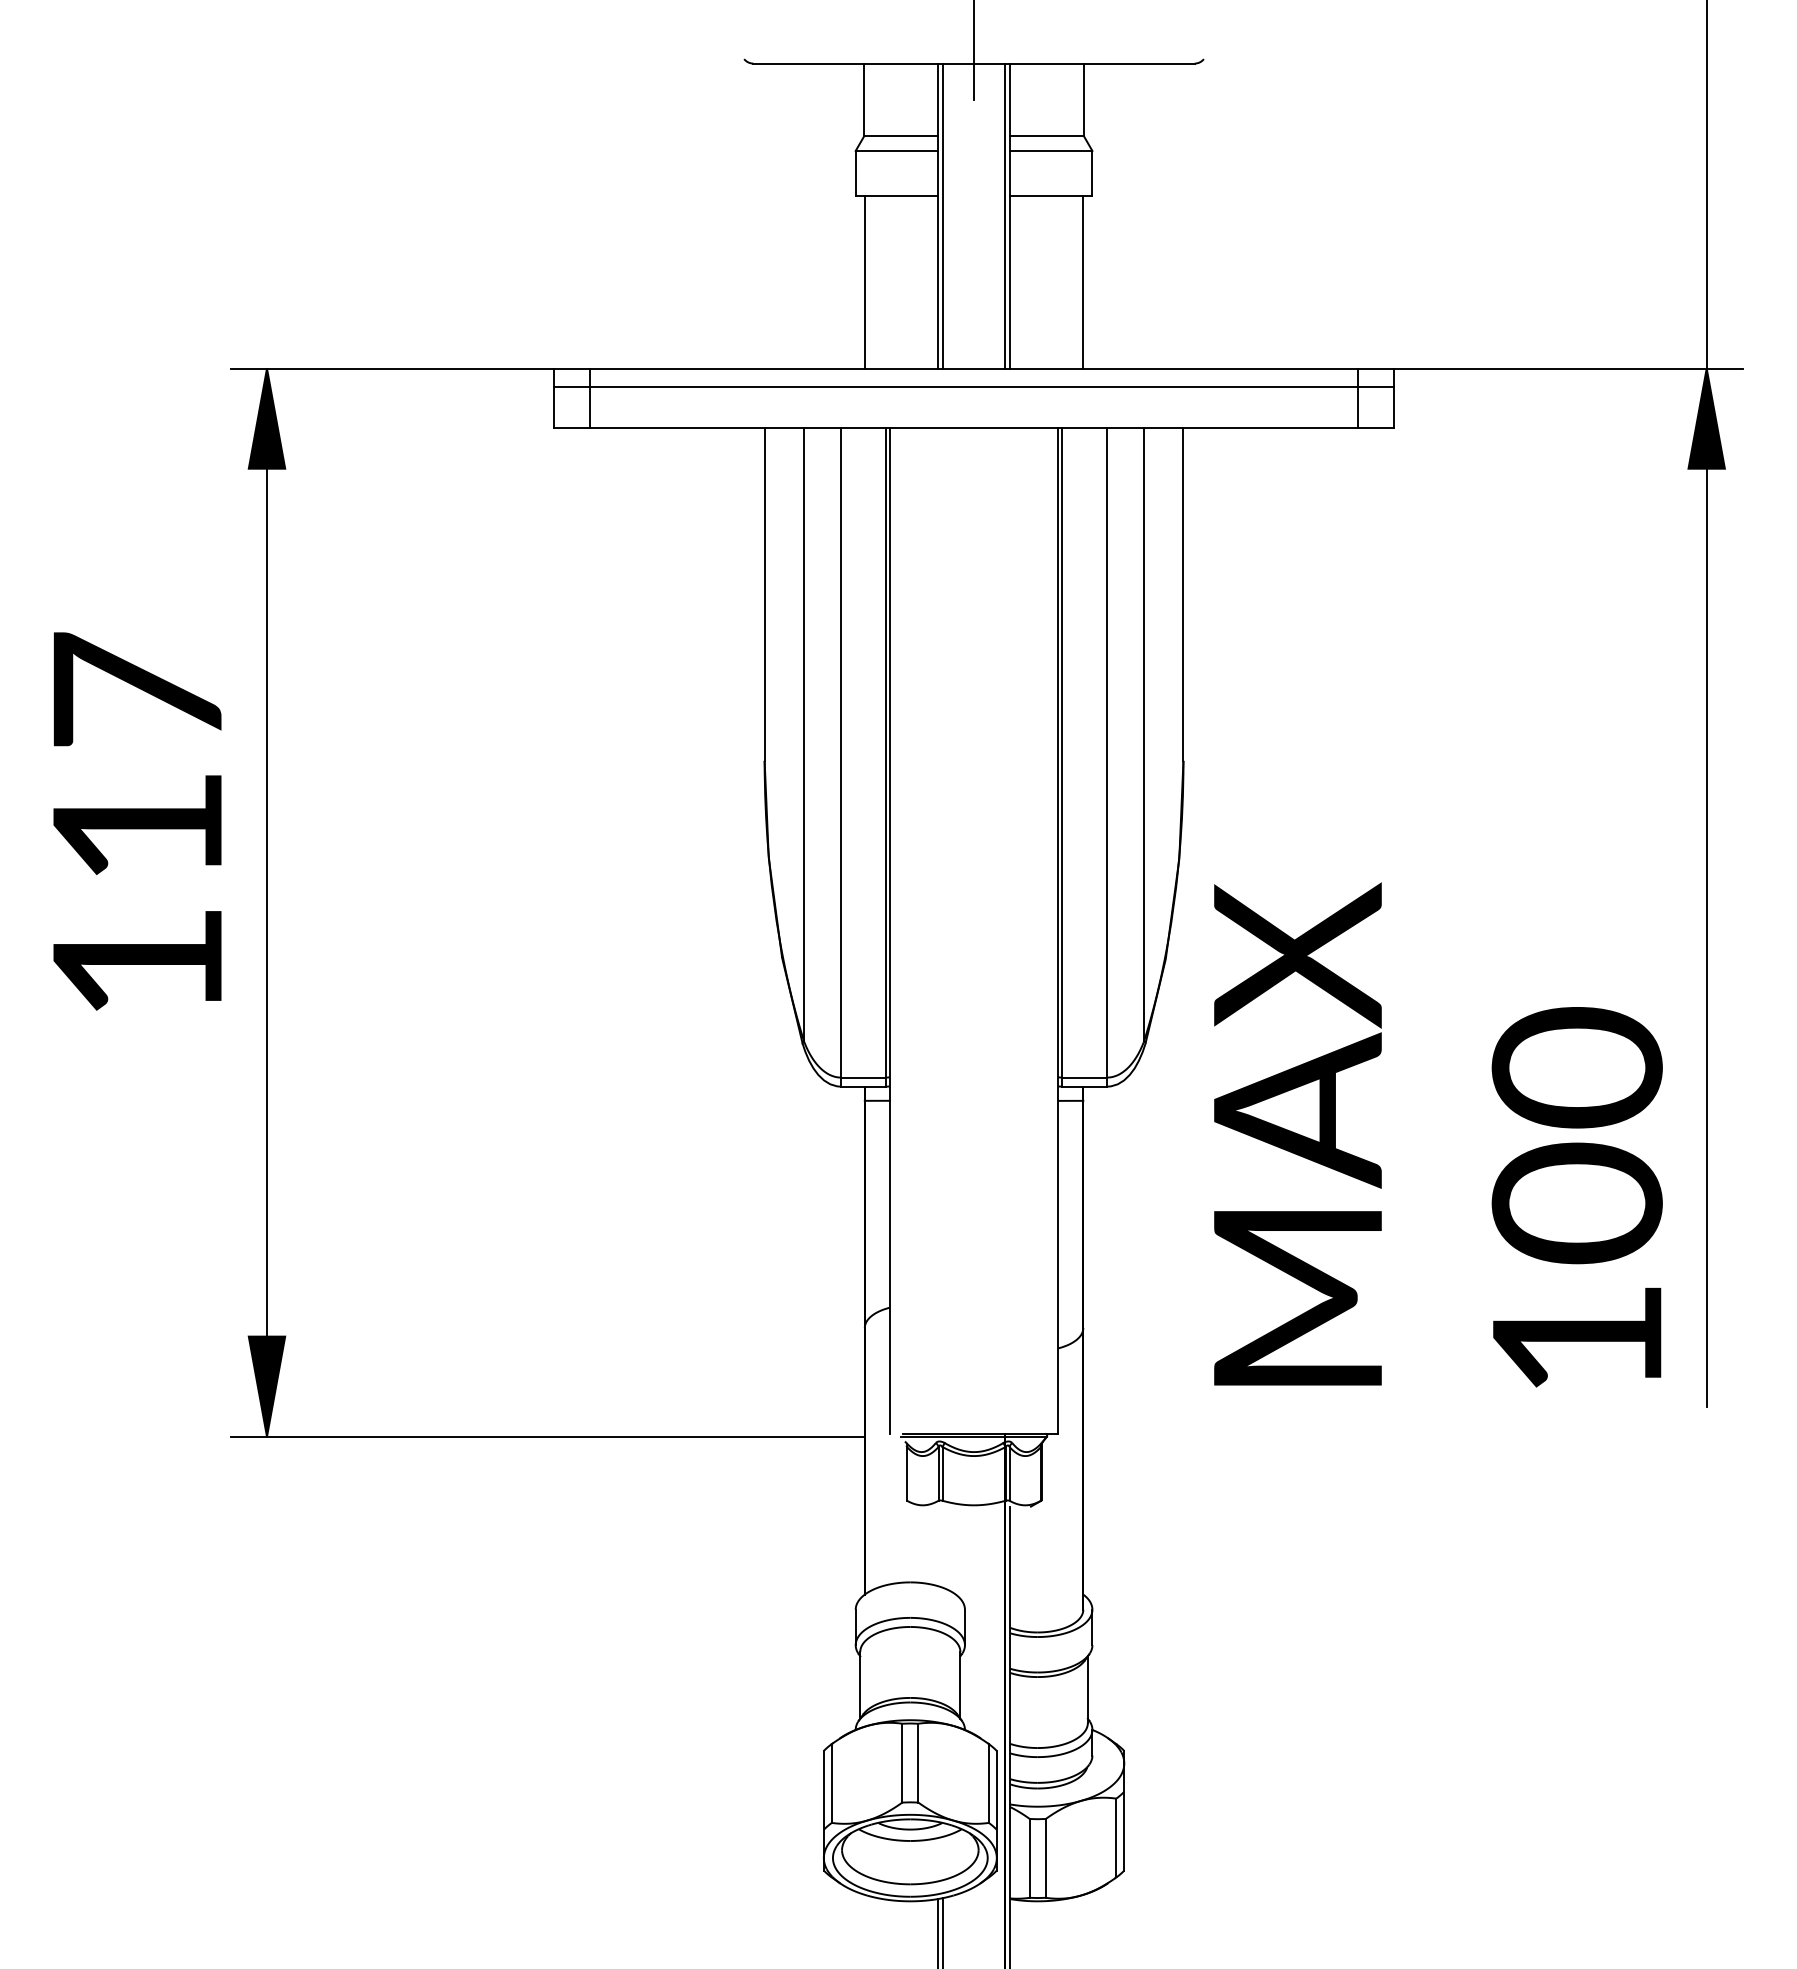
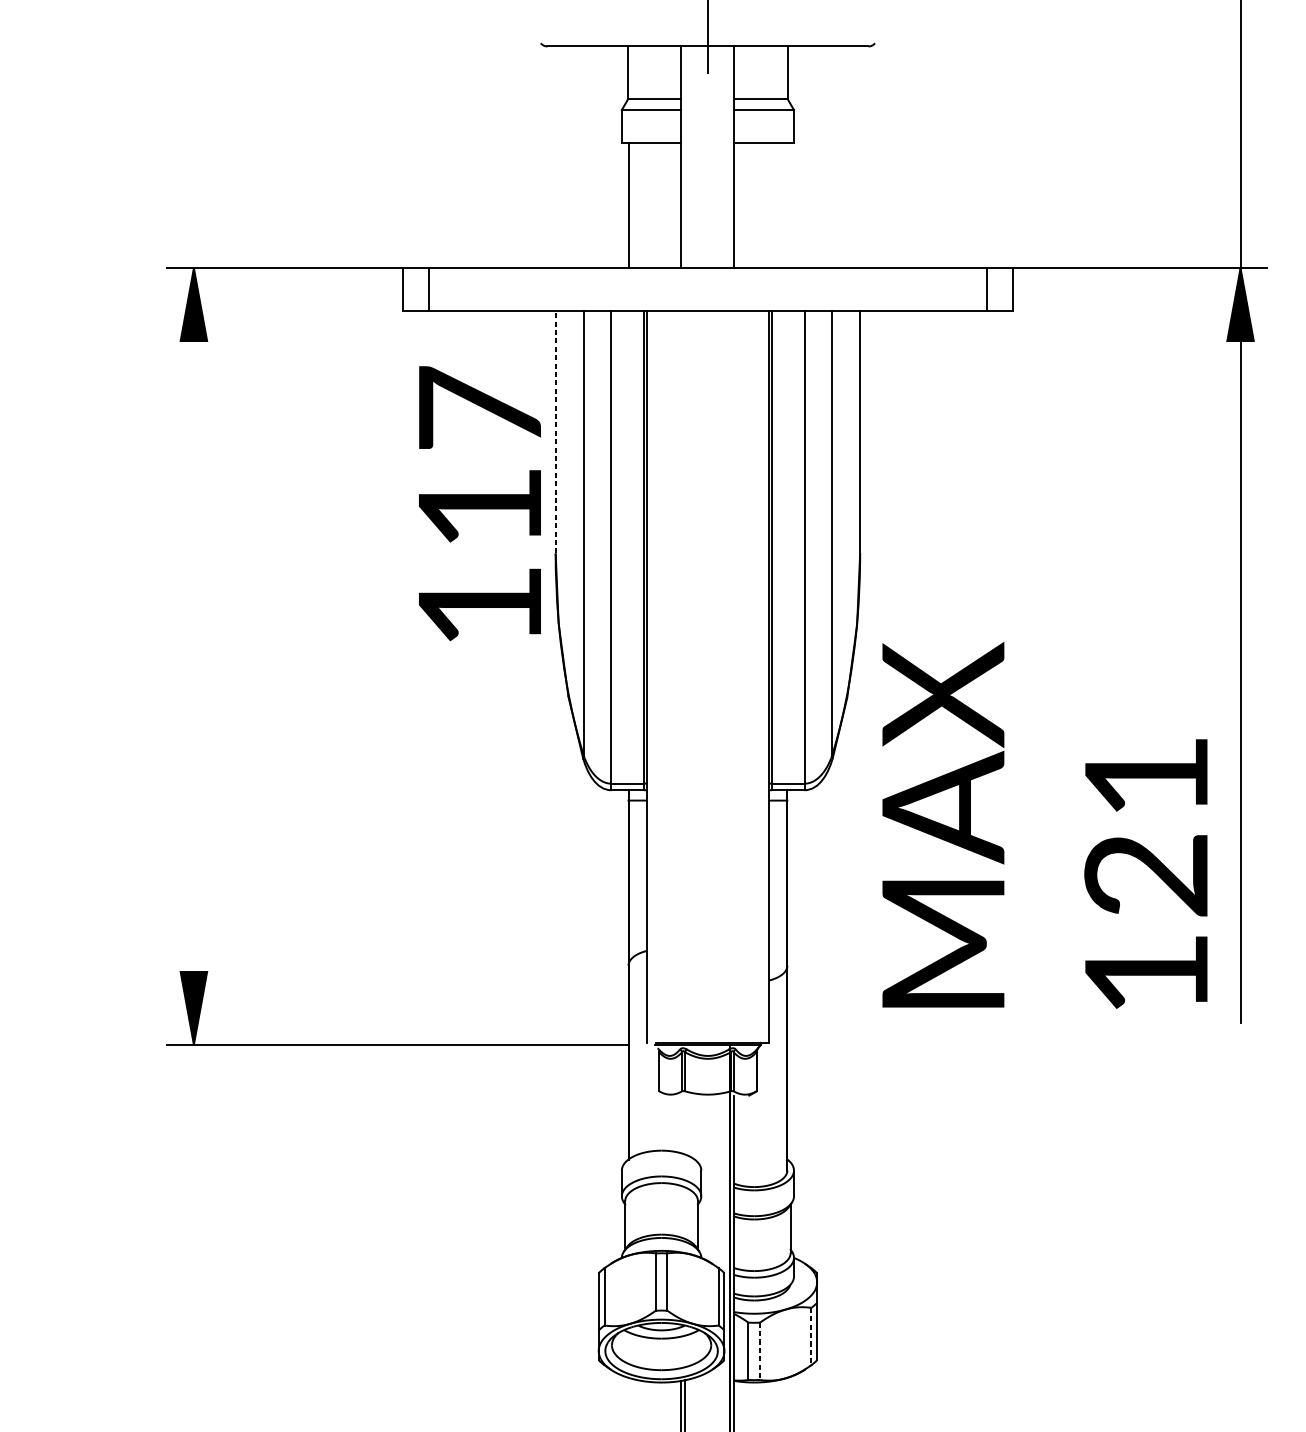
line: (943, 215) -> (685, 156), removed
line: (1005, 215) -> (730, 156), removed
line: (1083, 282) -> (787, 205), removed
line: (973, 386) -> (707, 281), removed
line: (764, 594) -> (555, 432), solid -> dashed
text: (137, 821) -> (479, 503), moved
line: (267, 902) -> (194, 656), removed
text: (1576, 1135) -> (1145, 825), 100 -> 121
line: (1116, 1838) -> (811, 1336), solid -> dashed
line: (1045, 1858) -> (759, 1351), solid -> dashed

